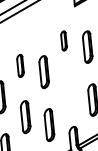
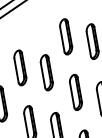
part: (63, 40) -> (65, 36), size x1.67
part: (20, 65) -> (20, 67), size x1.43
part: (68, 91) -> (75, 92), added

